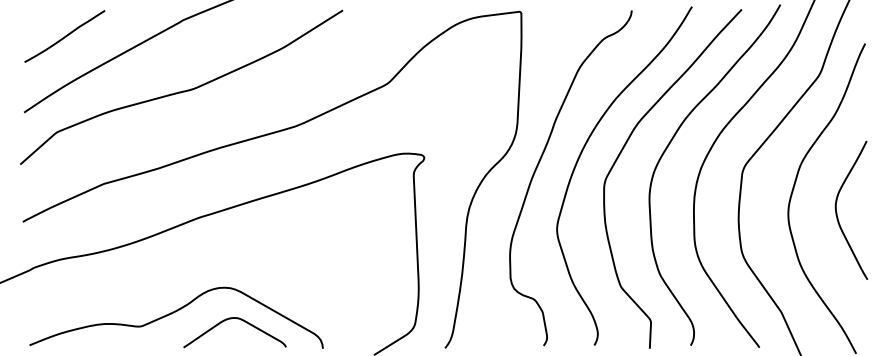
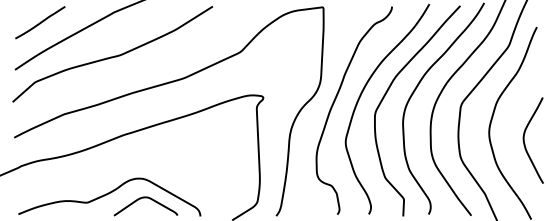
curve: (838, 215) -> (525, 143), moved

